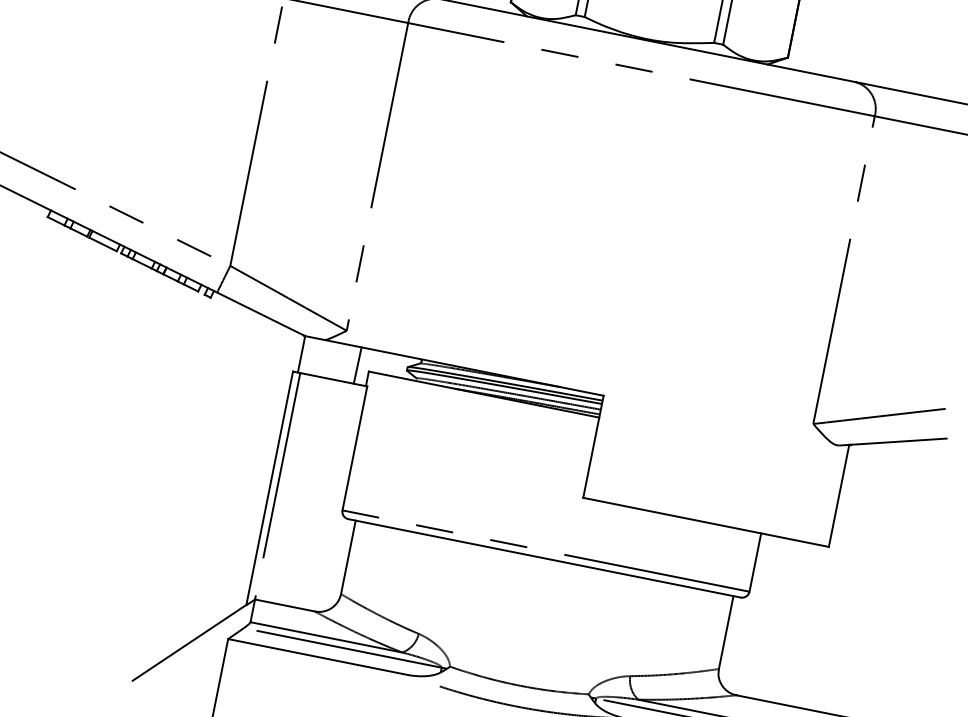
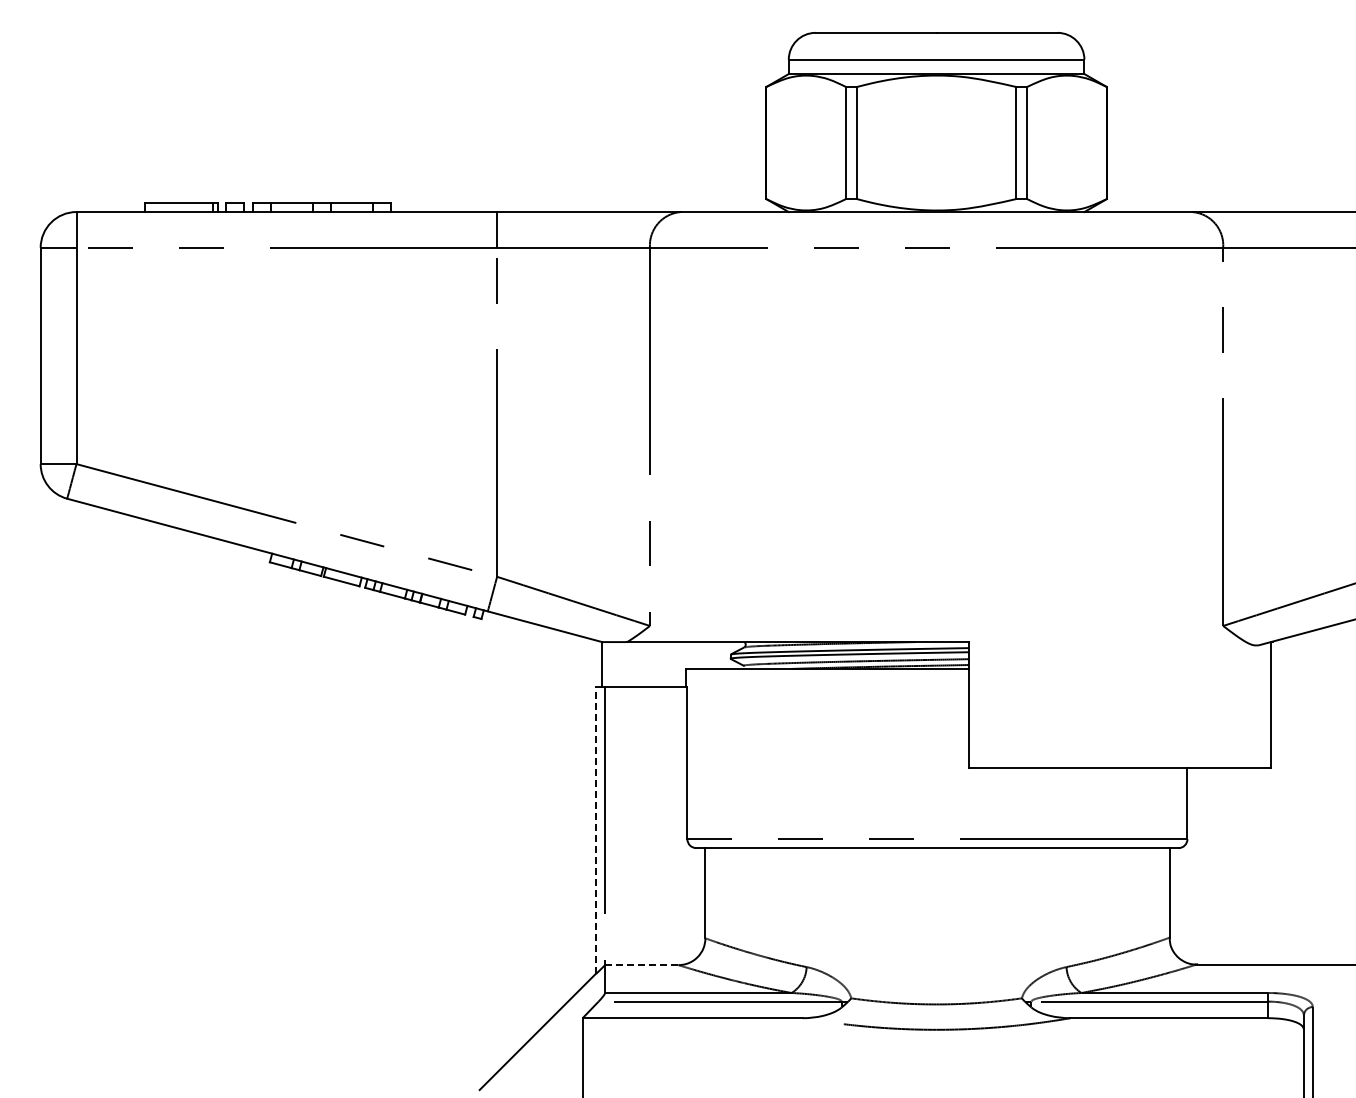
line: (357, 365) -> (670, 664), removed
line: (270, 487) -> (596, 829), solid -> dashed
line: (284, 605) -> (641, 965), solid -> dashed

